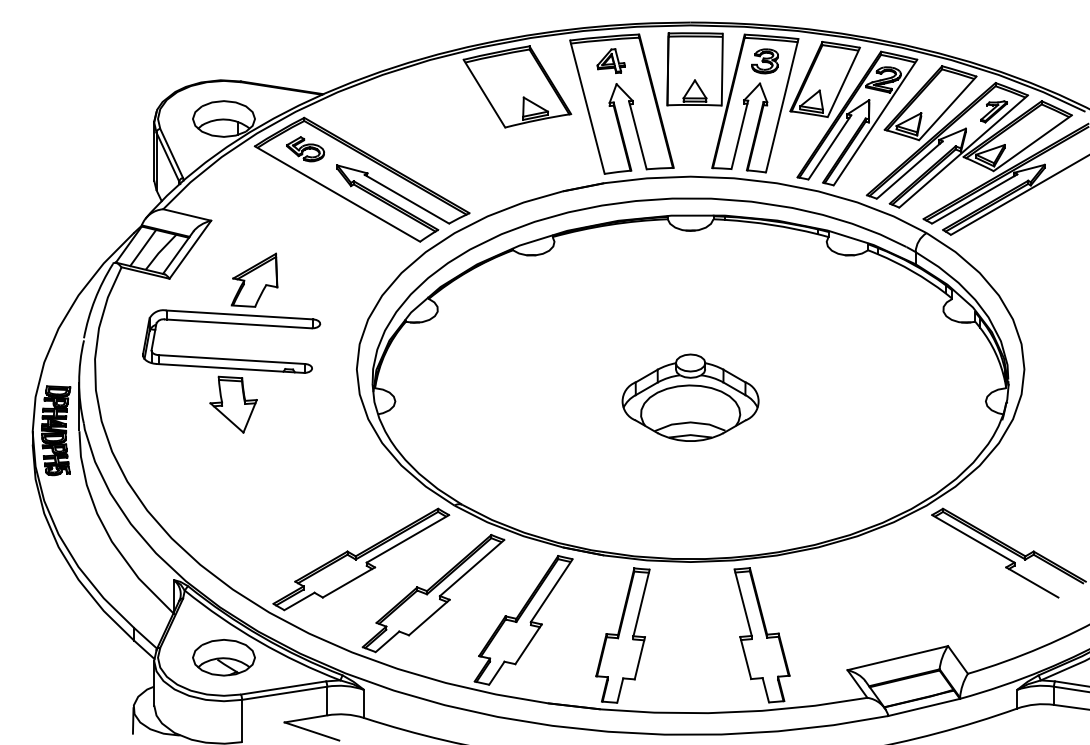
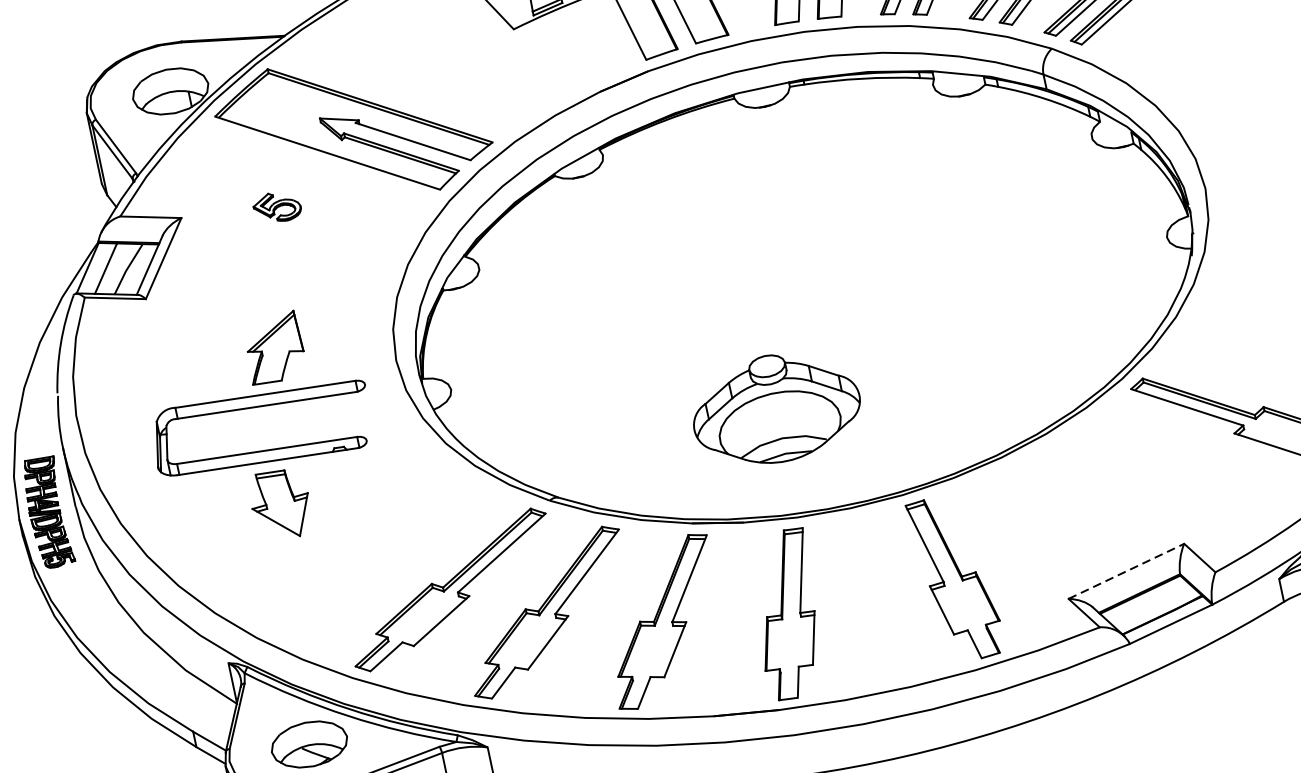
part: (305, 149) -> (277, 207), moved
part: (231, 358) -> (266, 449), moved
part: (690, 397) -> (775, 408), moved
line: (897, 658) -> (1126, 571), solid -> dashed

